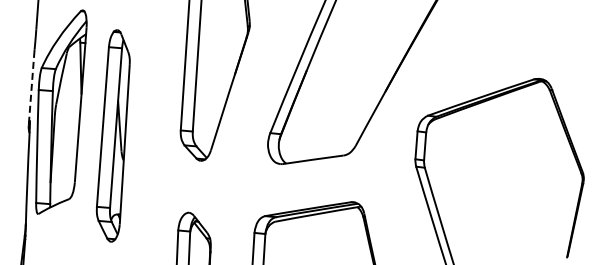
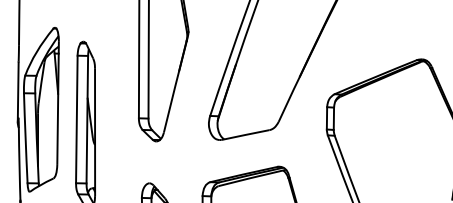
line: (31, 88) -> (18, 92), dashed -> solid

